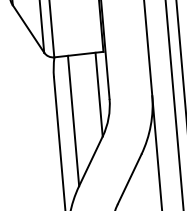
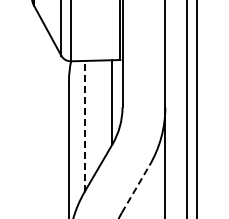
line: (73, 120) -> (84, 125), solid -> dashed
line: (129, 178) -> (135, 188), solid -> dashed

